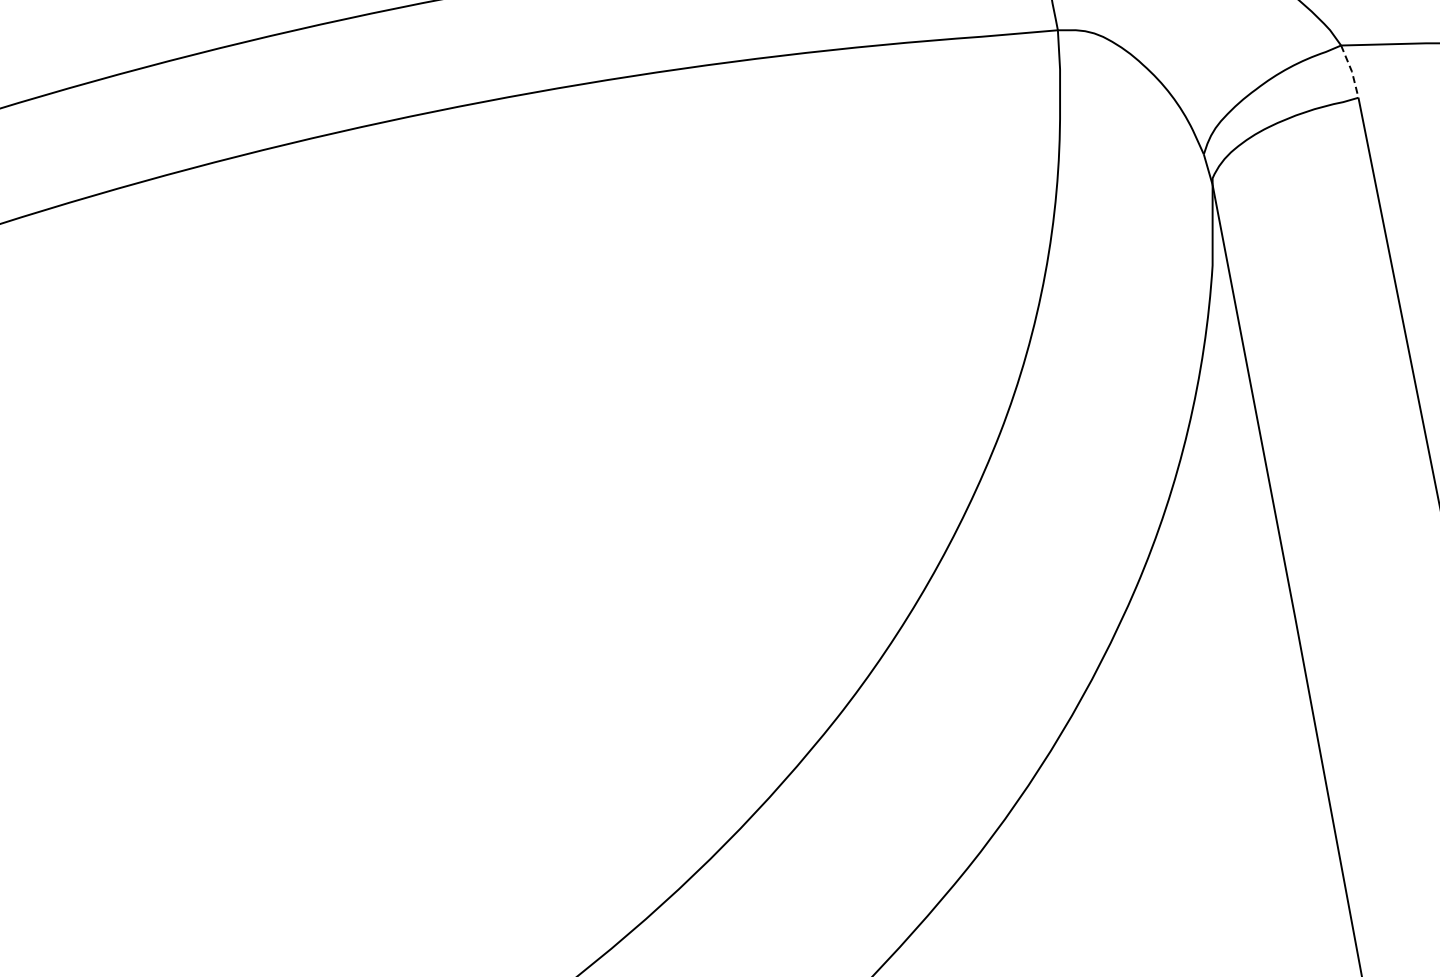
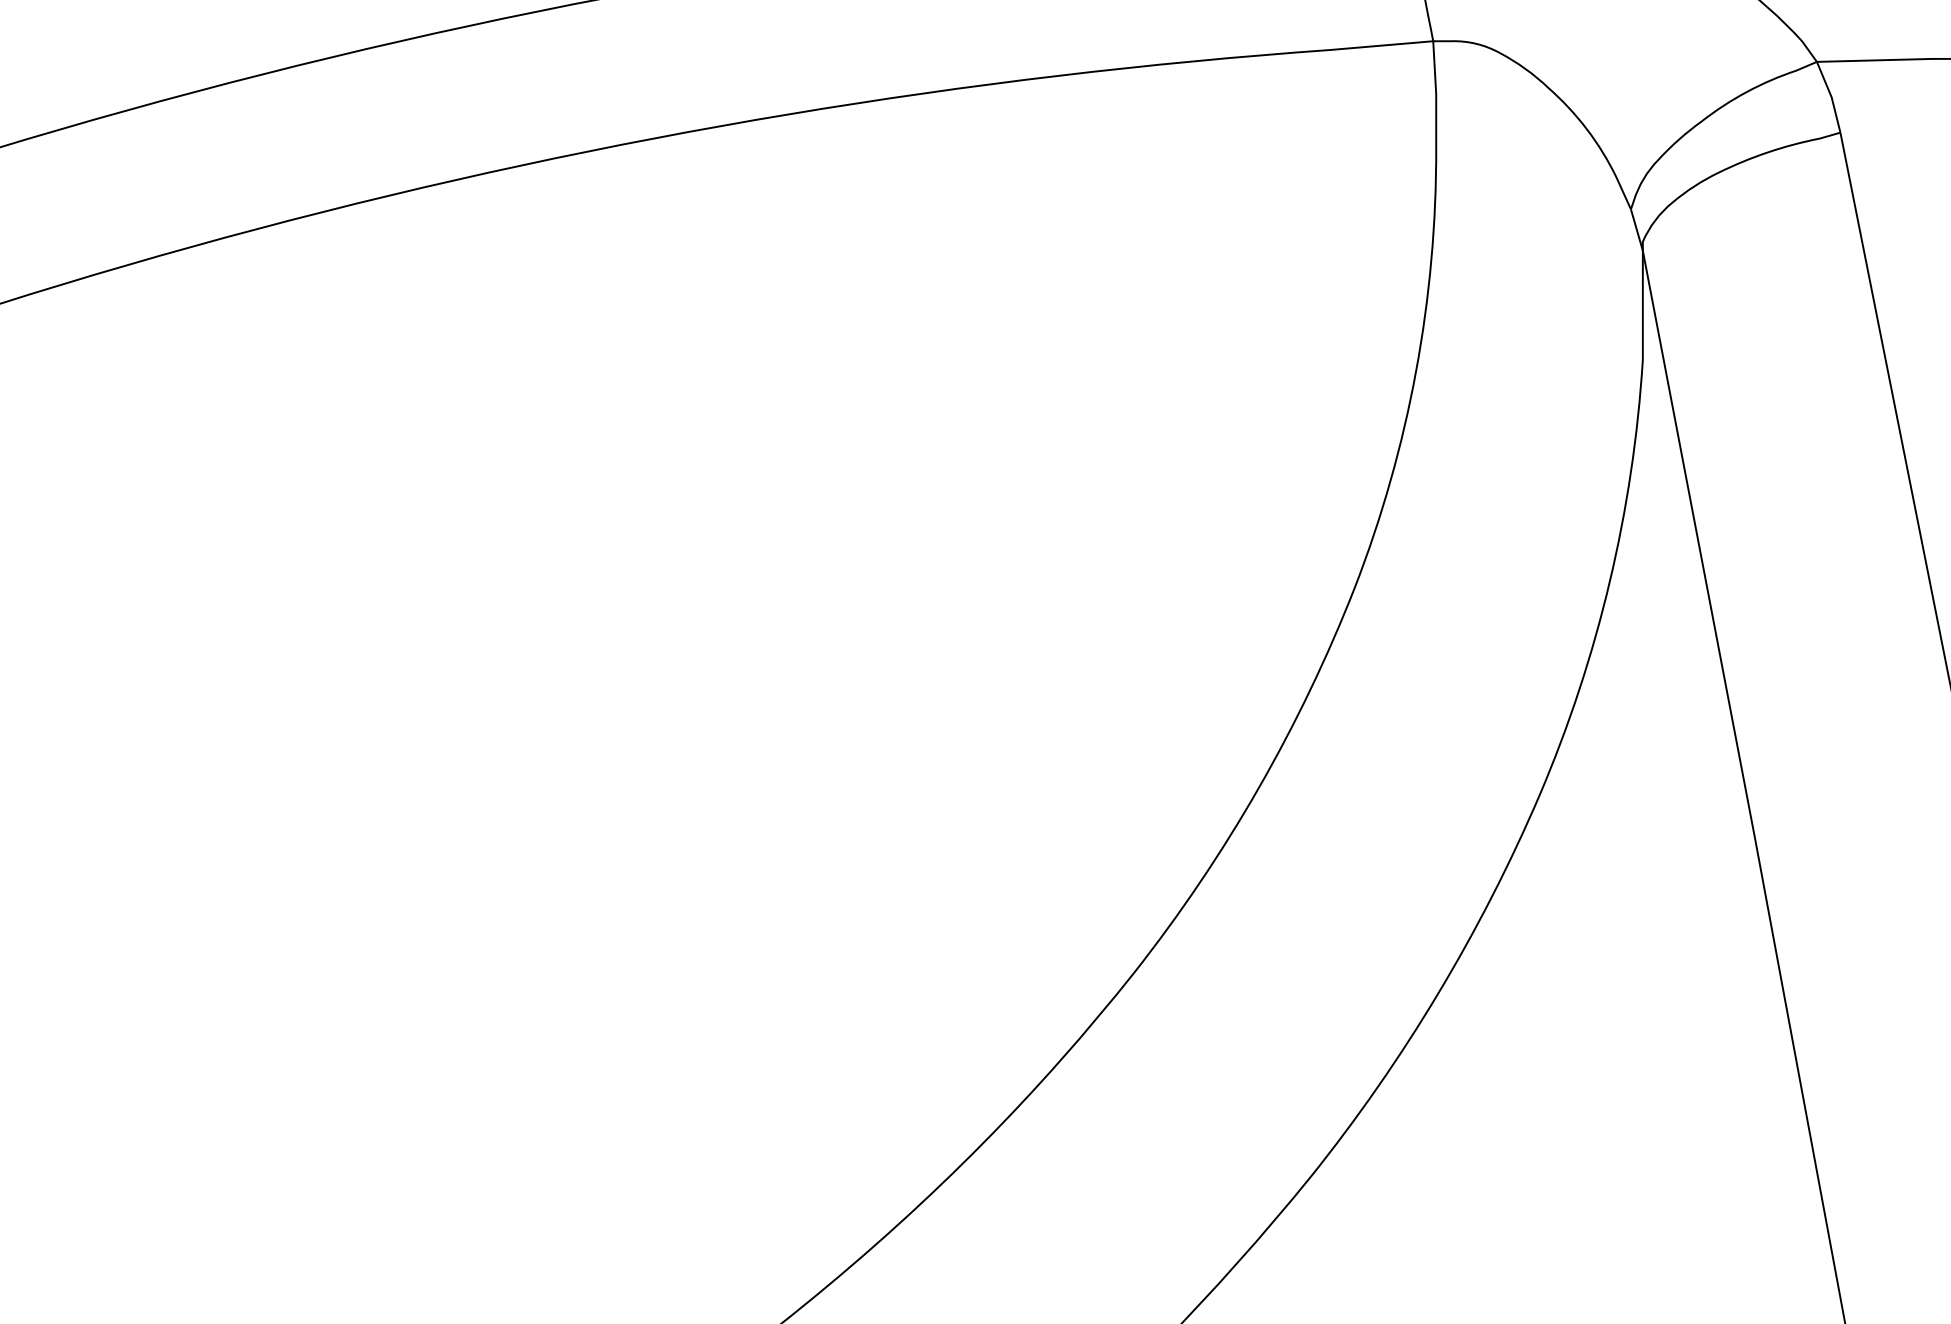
line: (1351, 71) -> (1830, 97), dashed -> solid

